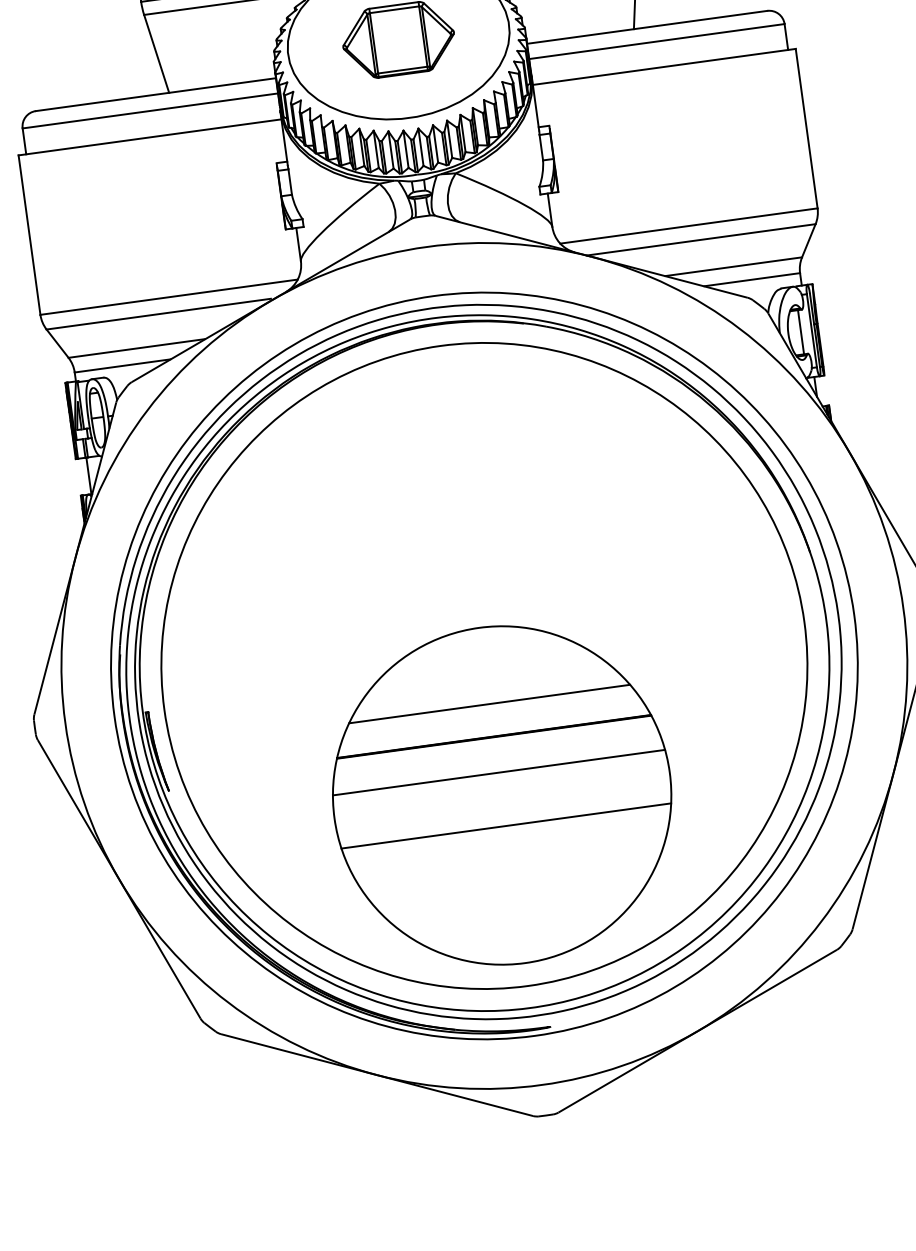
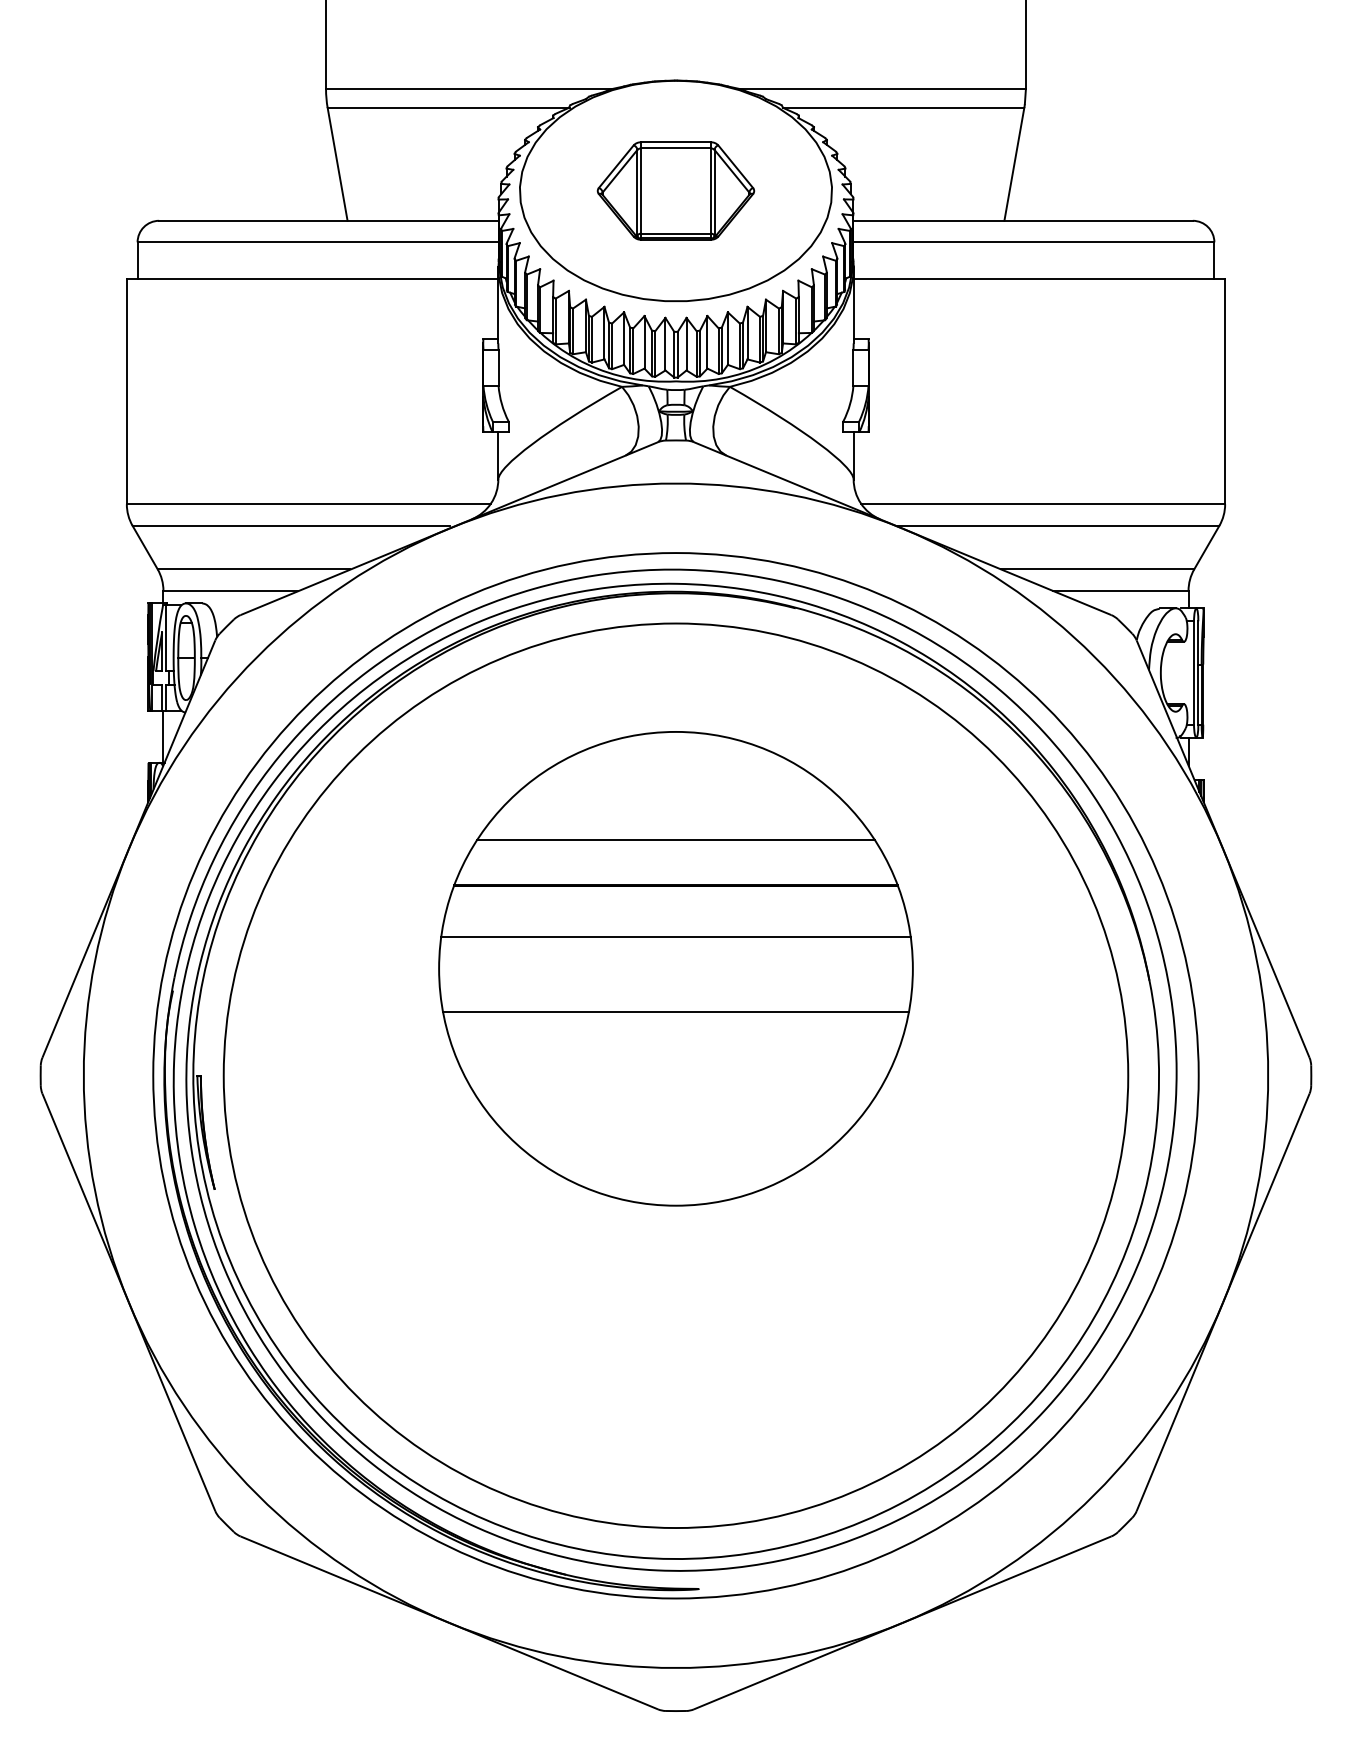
line: (800, 331) -> (1178, 672), removed
part: (501, 795) -> (675, 968), moved

